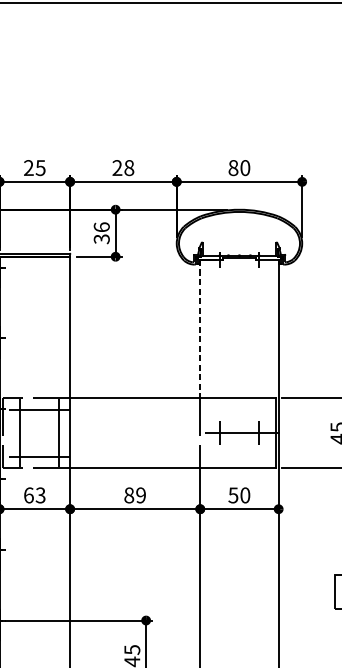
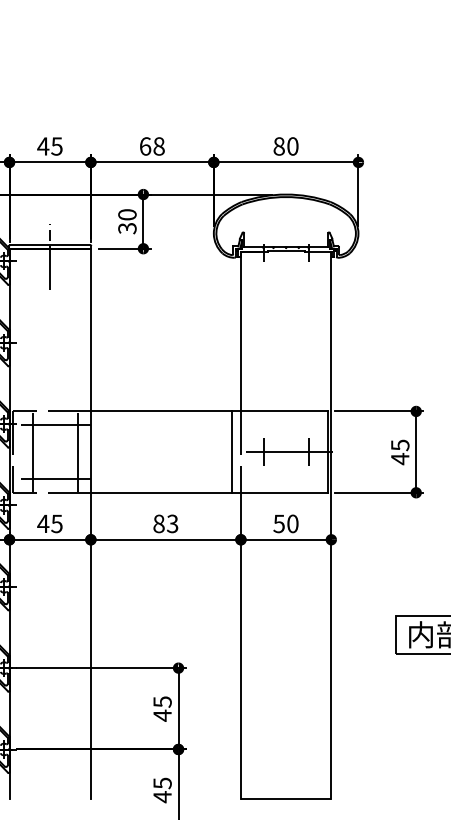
text: (29, 168) -> (43, 146), 25 -> 45
text: (117, 168) -> (145, 146), 28 -> 68
text: (101, 227) -> (127, 214), 36 -> 30
line: (35, 263) -> (50, 256), added
line: (199, 328) -> (240, 331), dashed -> solid
line: (192, 432) -> (231, 451), added
text: (34, 495) -> (49, 523), 63 -> 45
text: (140, 495) -> (172, 524), 89 -> 83

